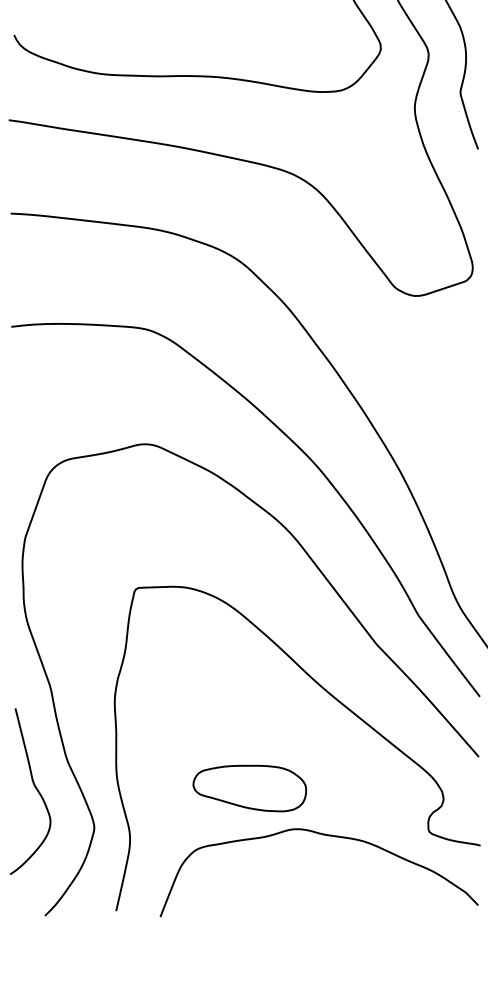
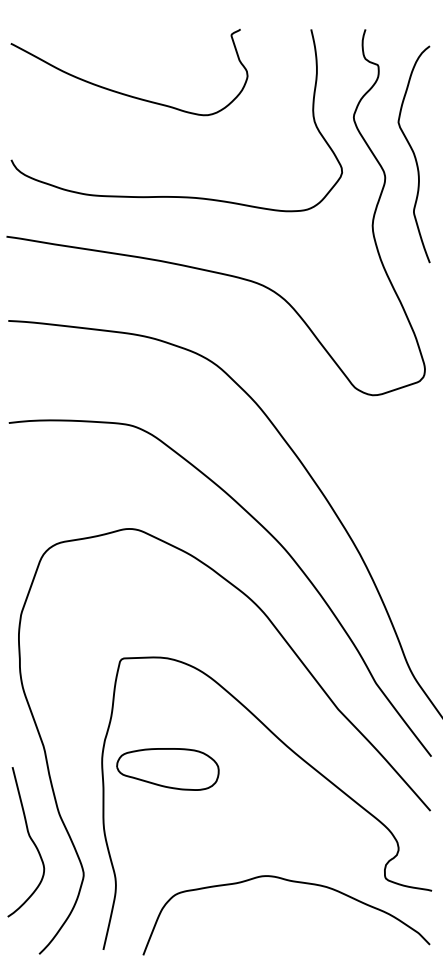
part: (249, 788) -> (167, 769), moved

